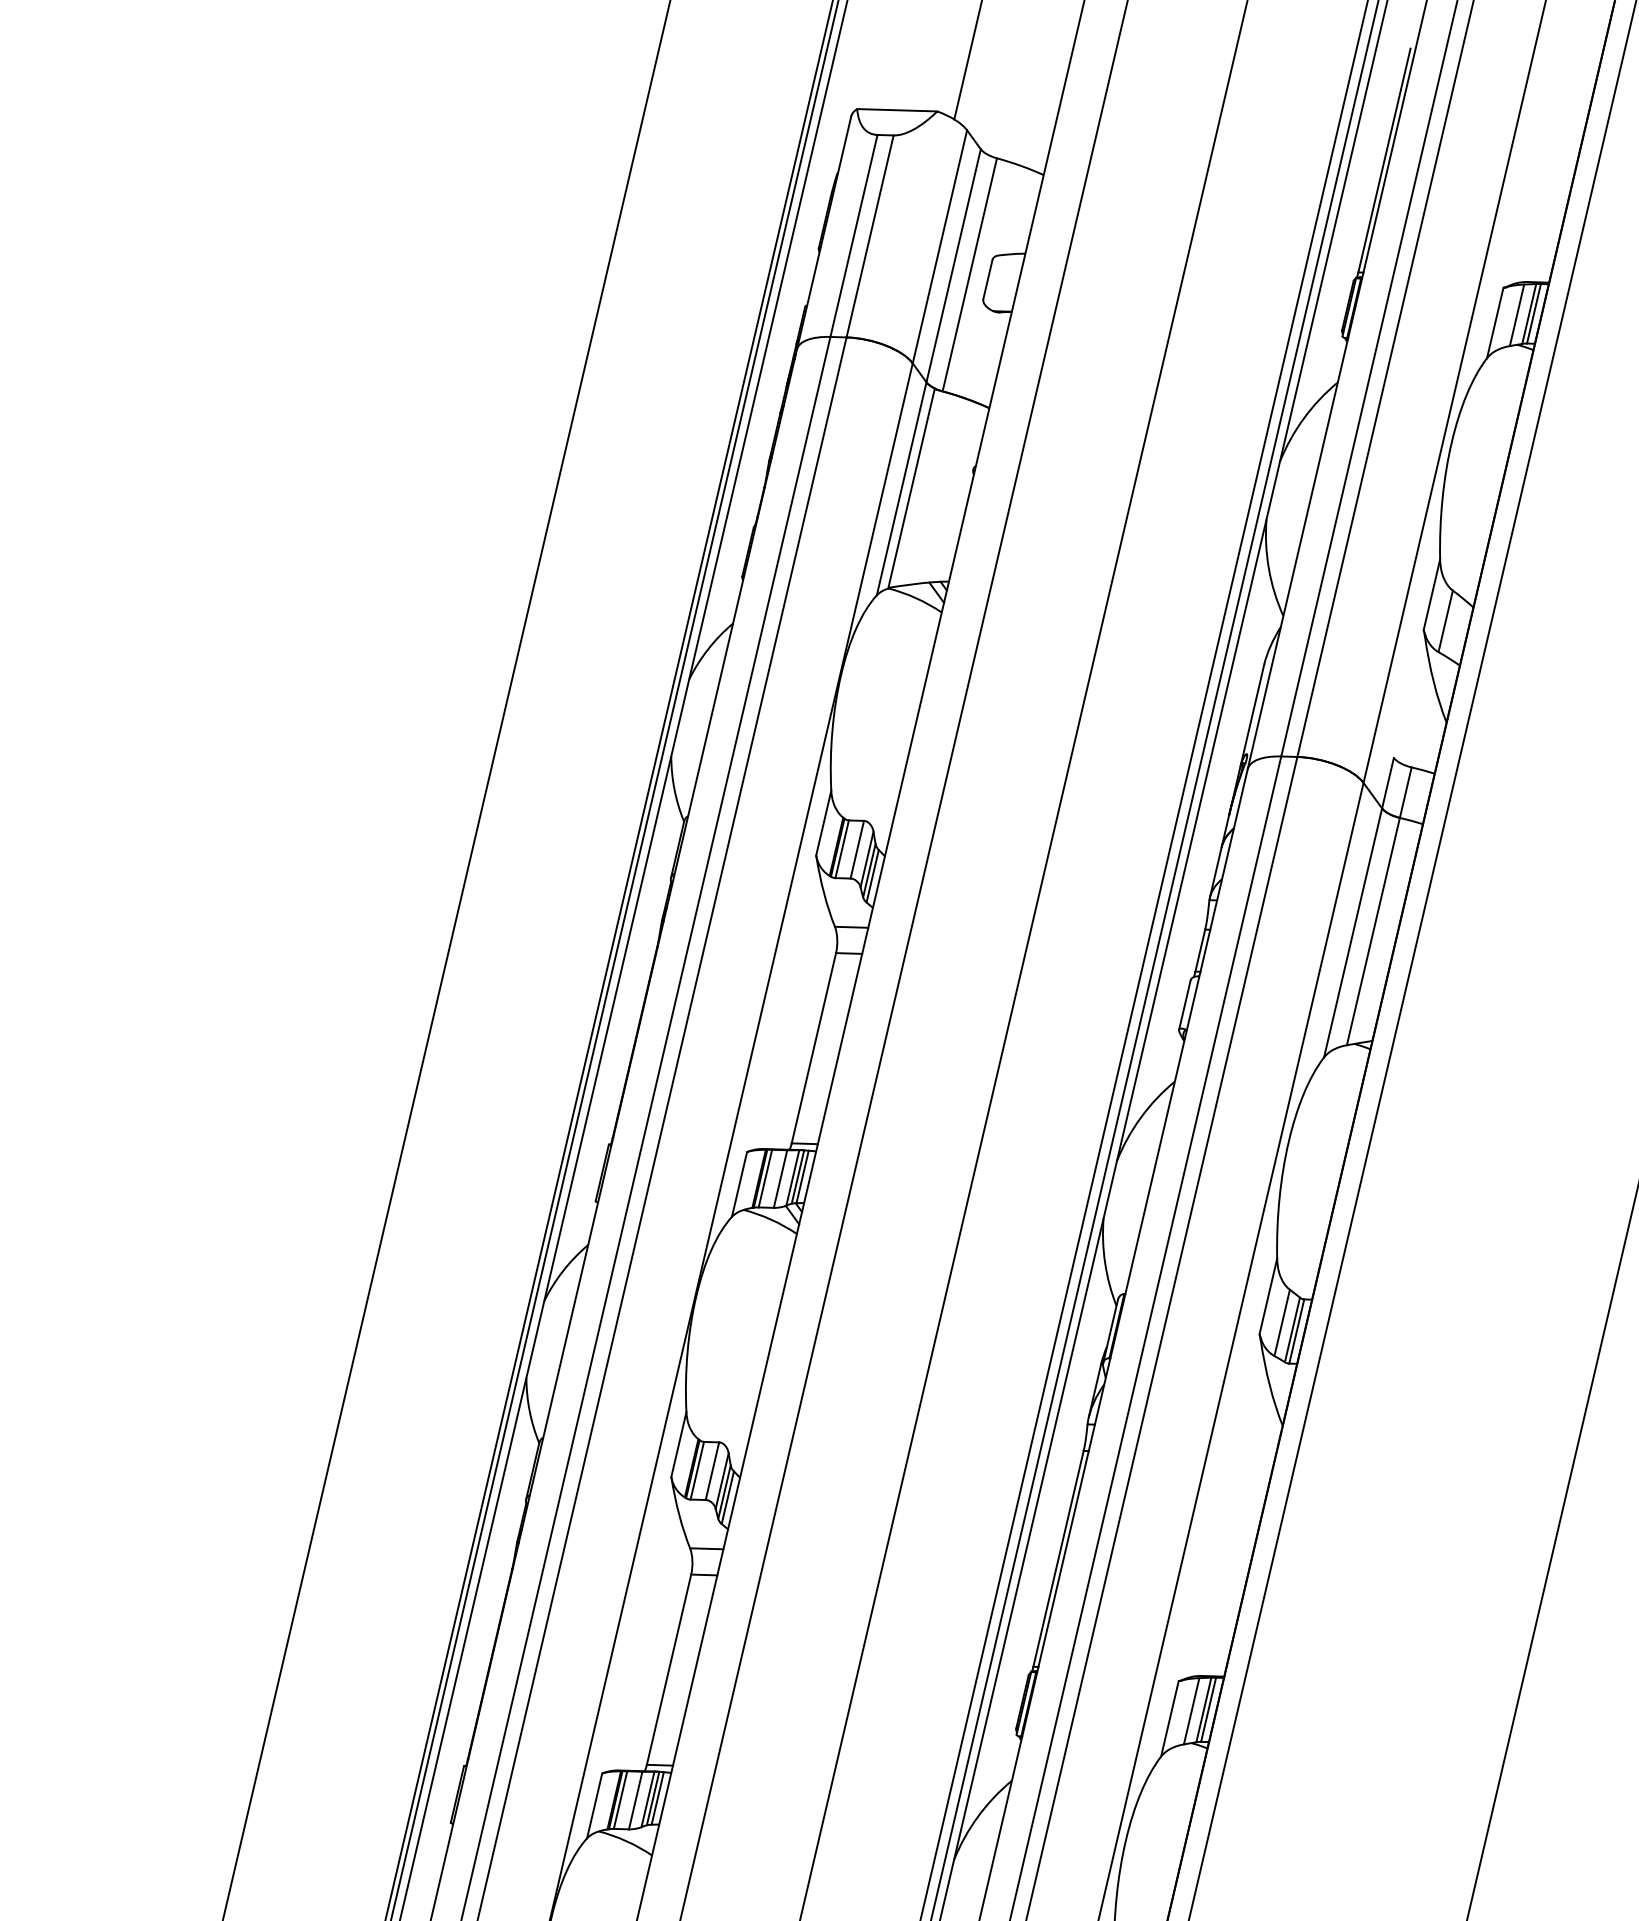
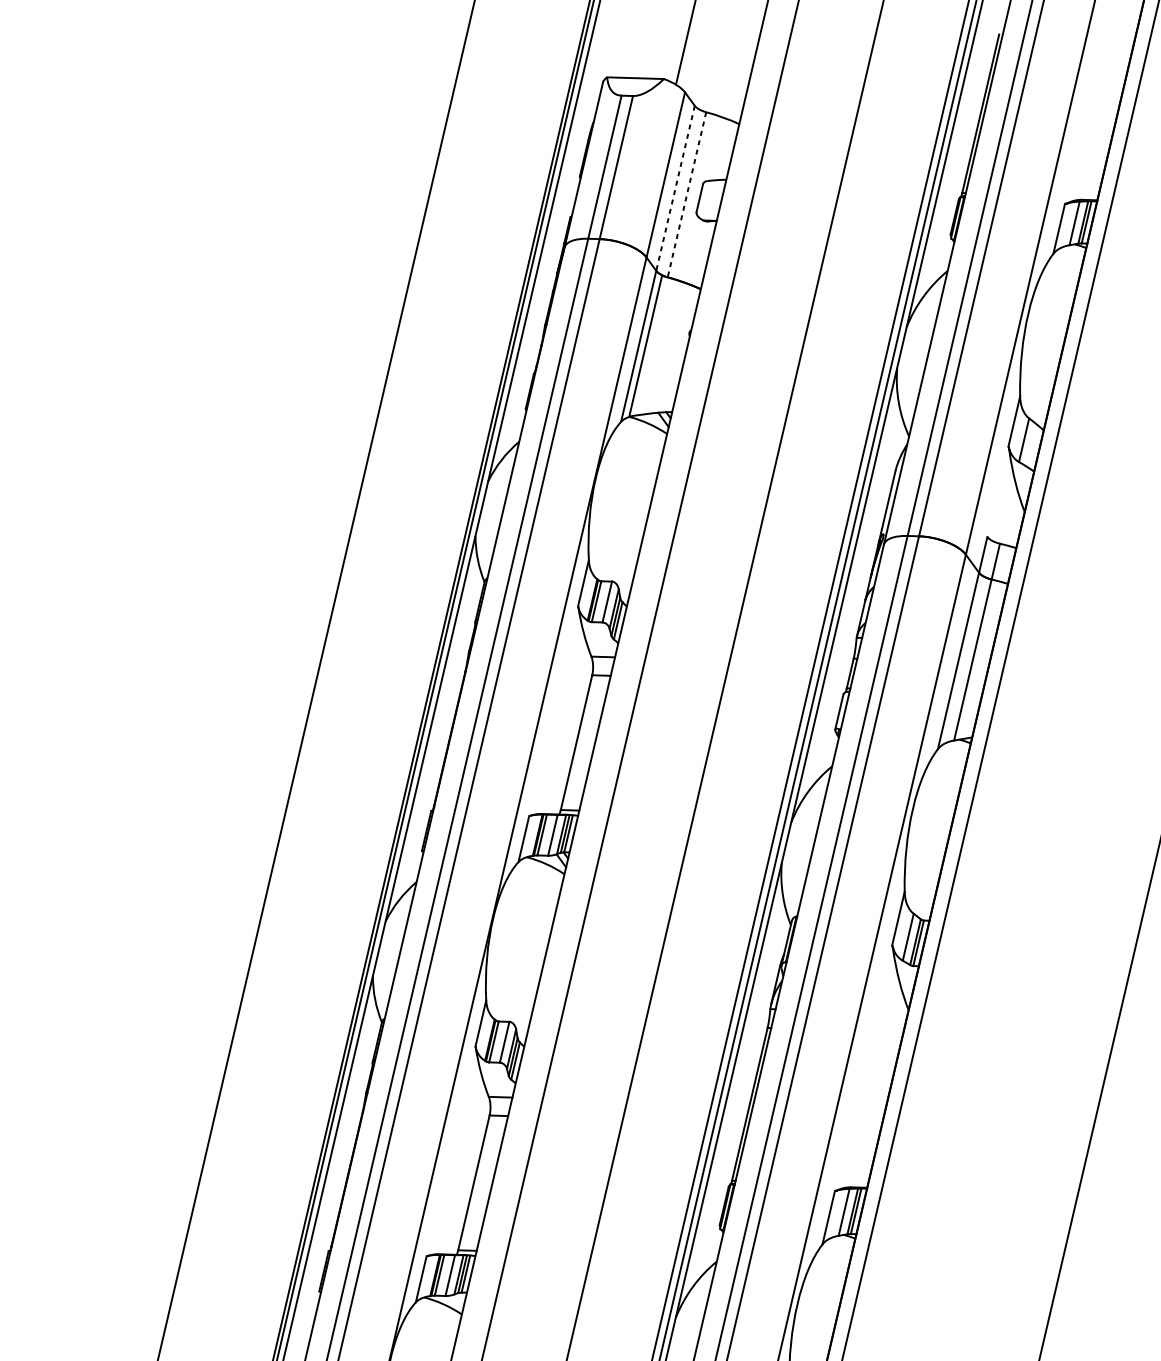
line: (953, 265) -> (675, 188), solid -> dashed
line: (969, 274) -> (686, 194), solid -> dashed

